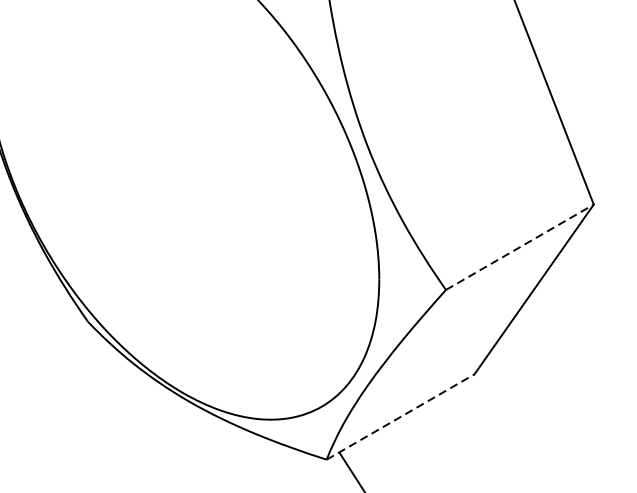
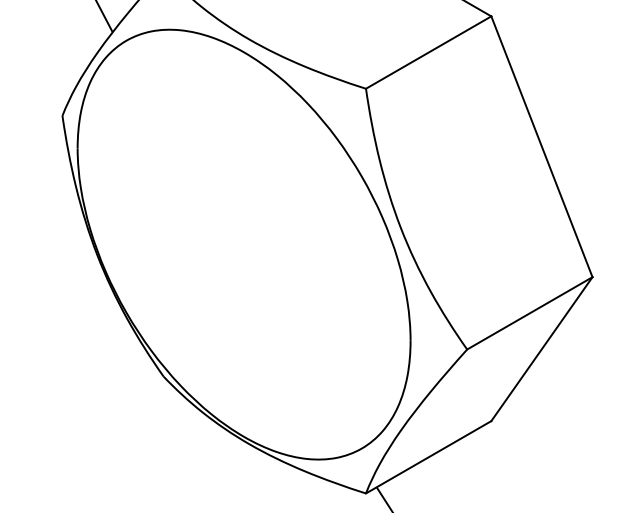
line: (520, 247) -> (530, 313), dashed -> solid
line: (401, 417) -> (429, 457), dashed -> solid

